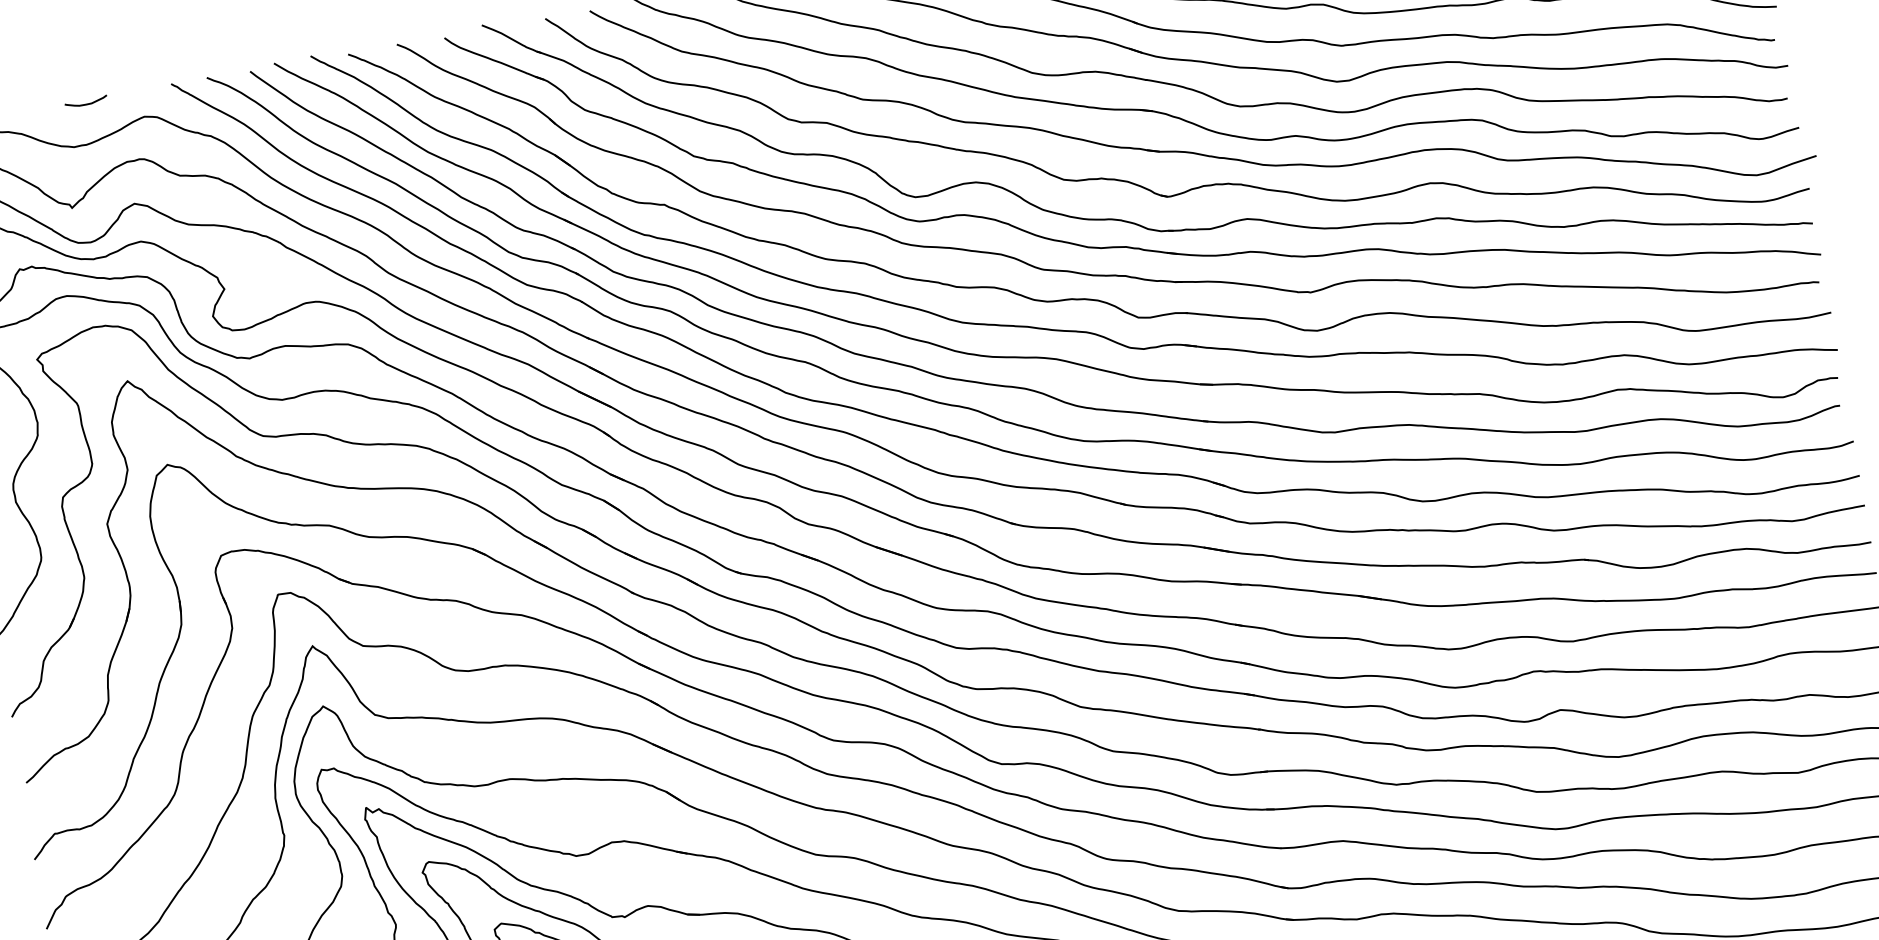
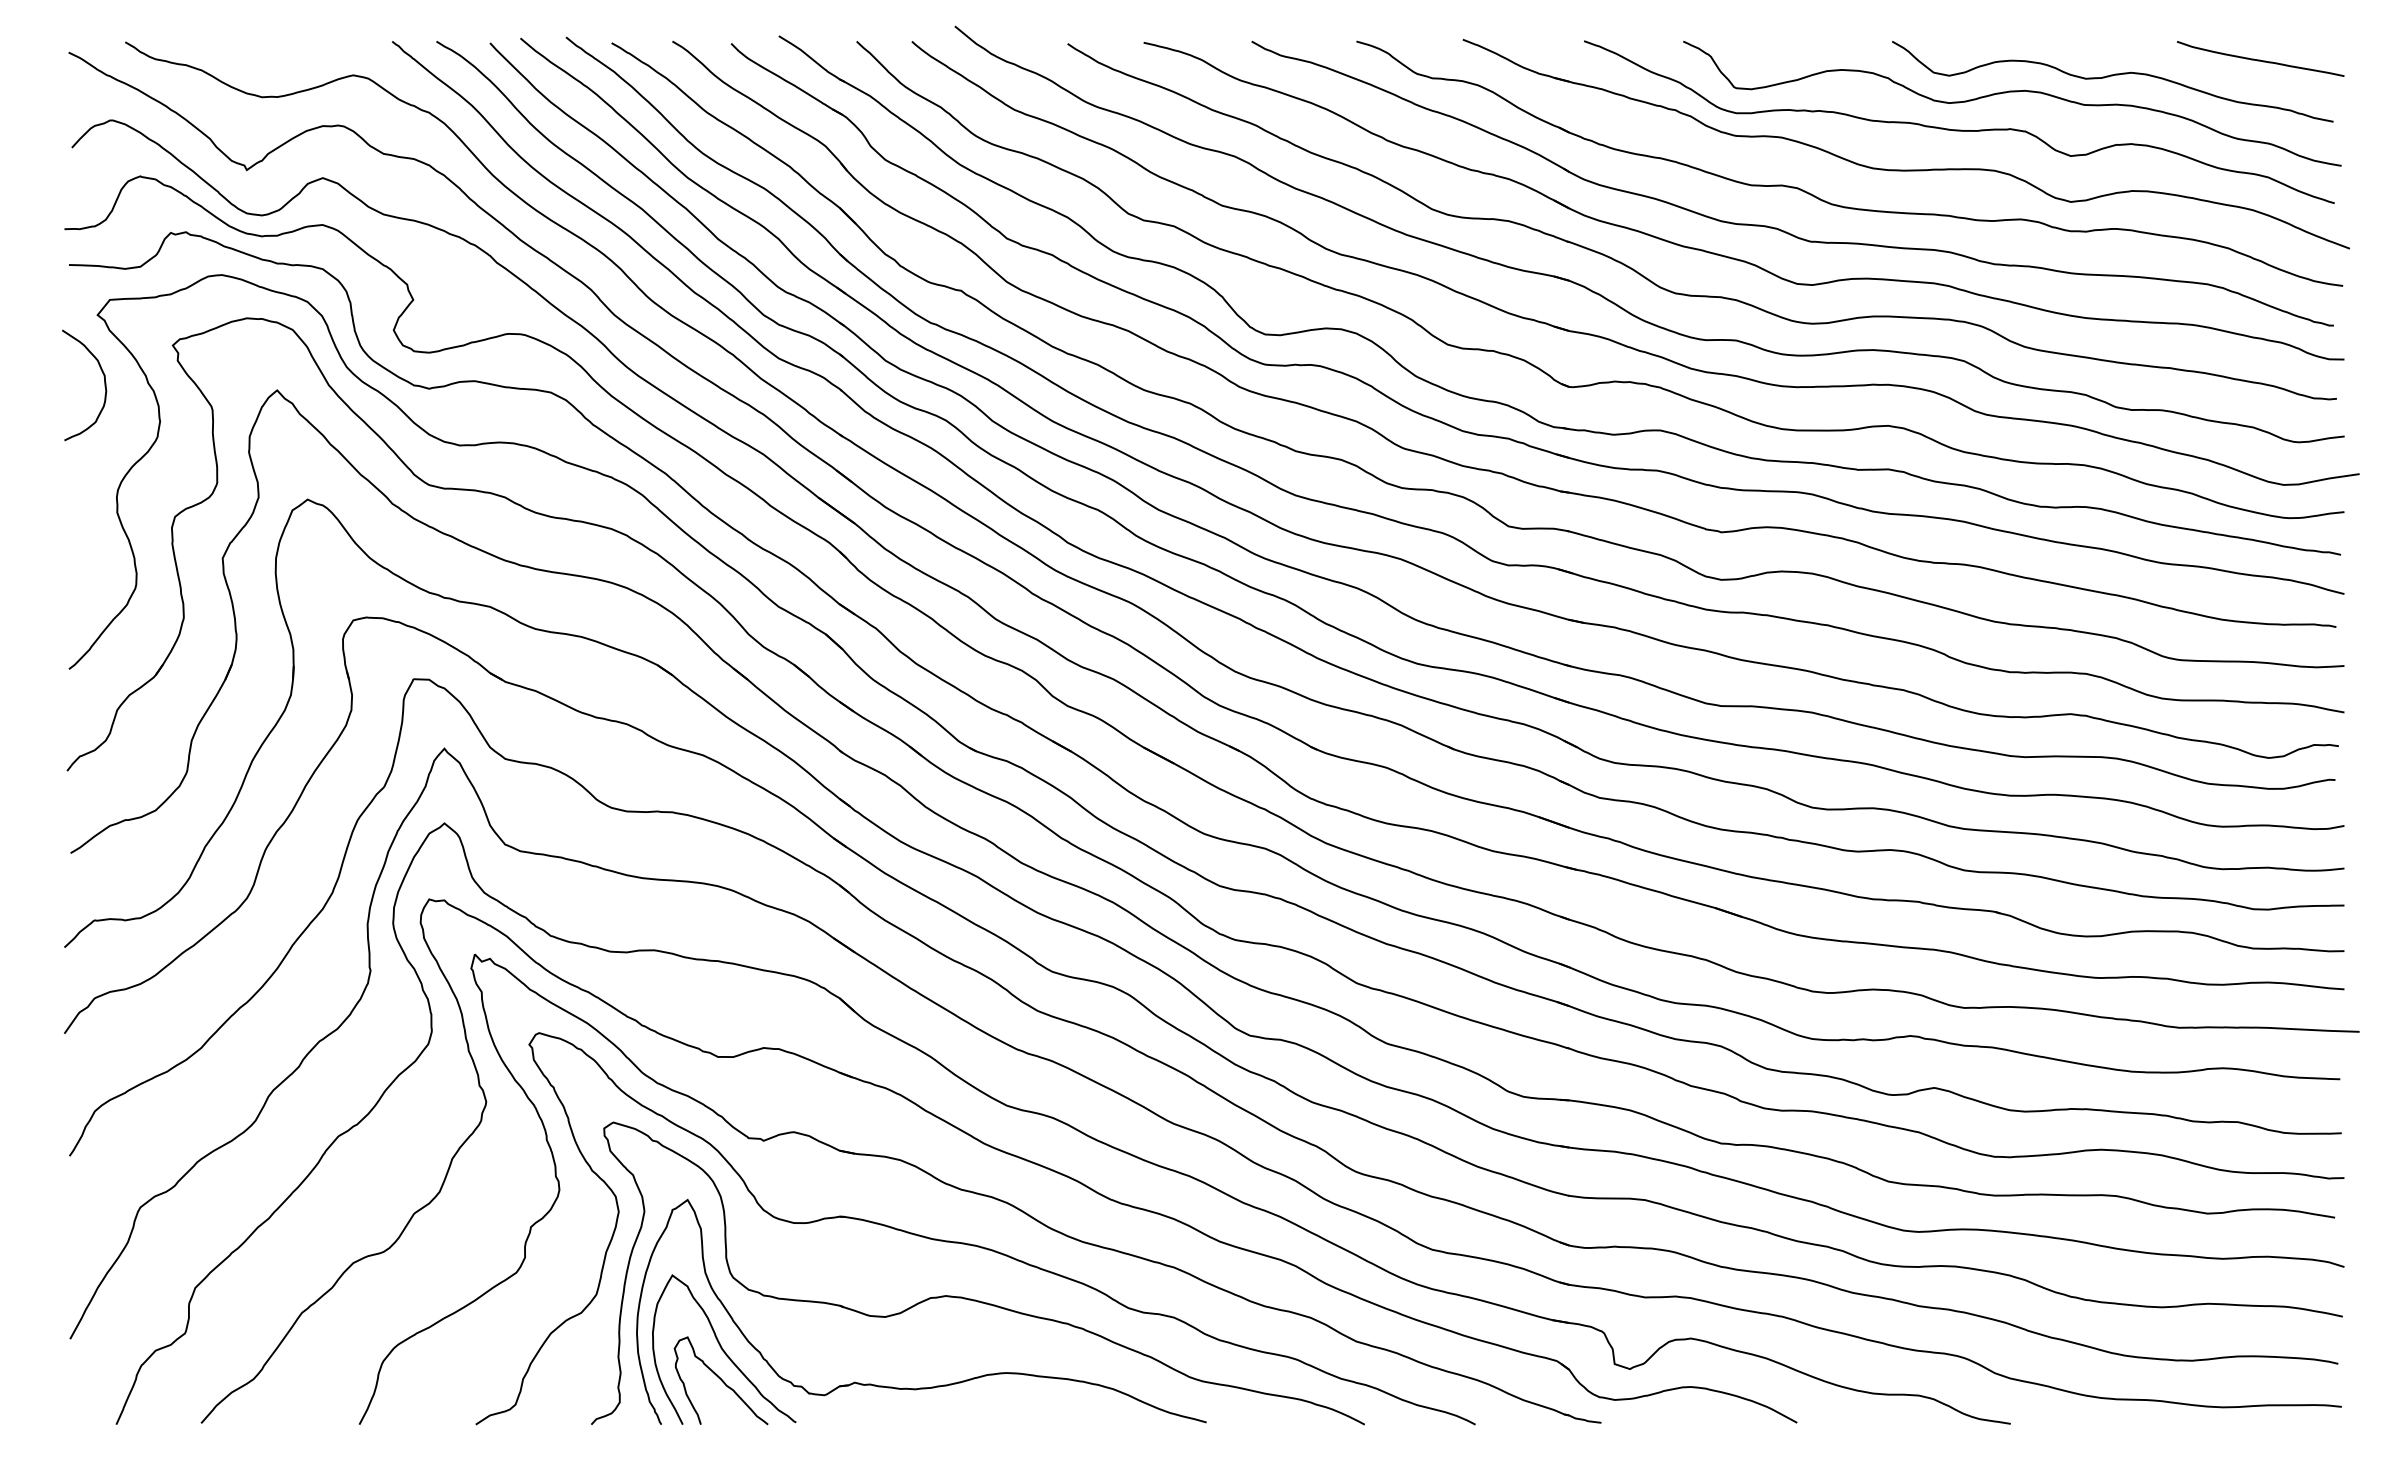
curve: (86, 103) -> (285, 47), removed

